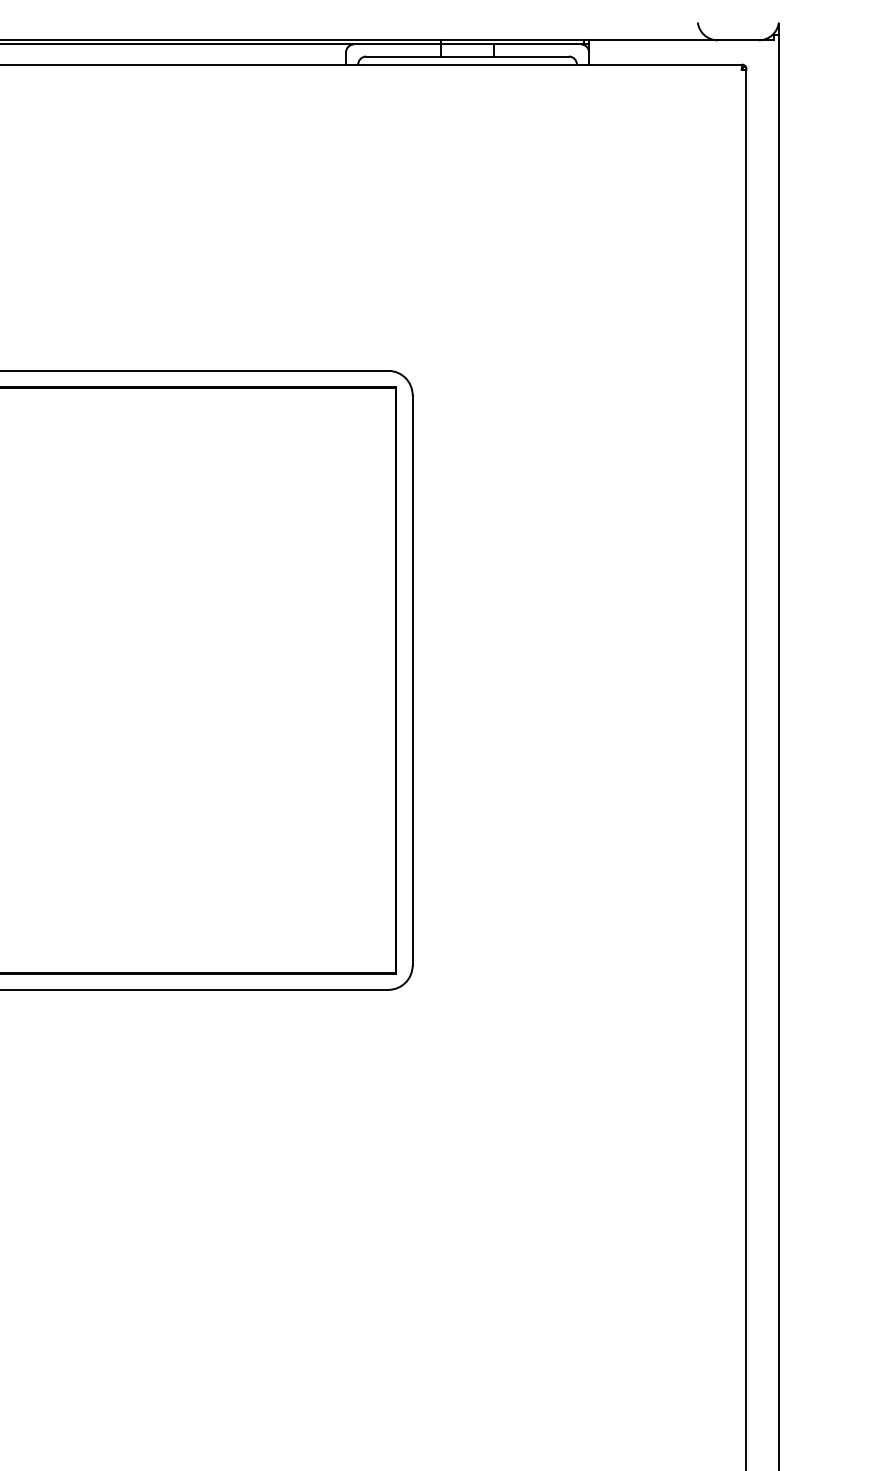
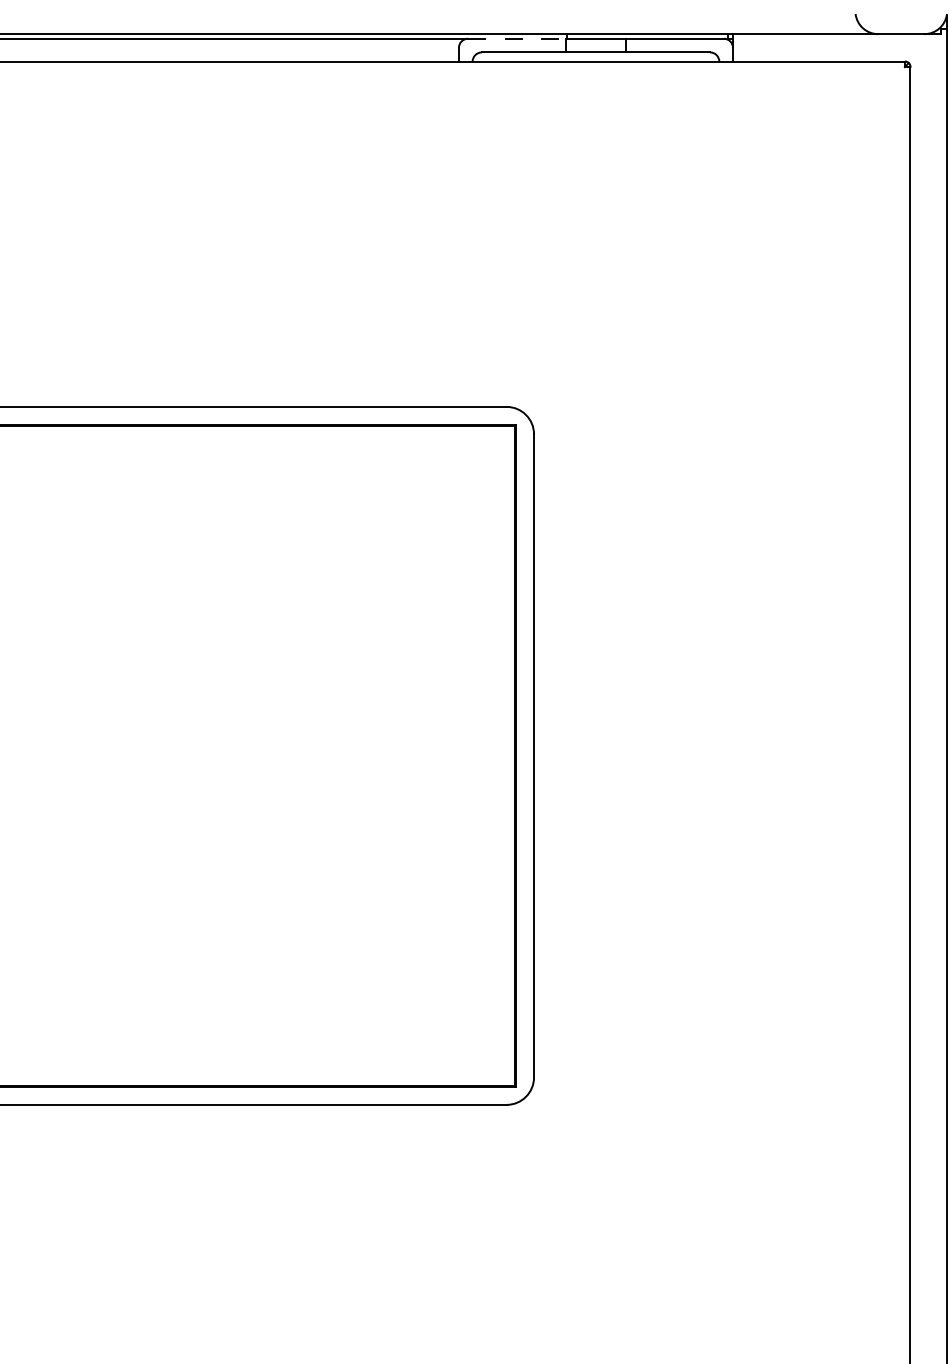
line: (397, 44) -> (516, 38), solid -> dashed

